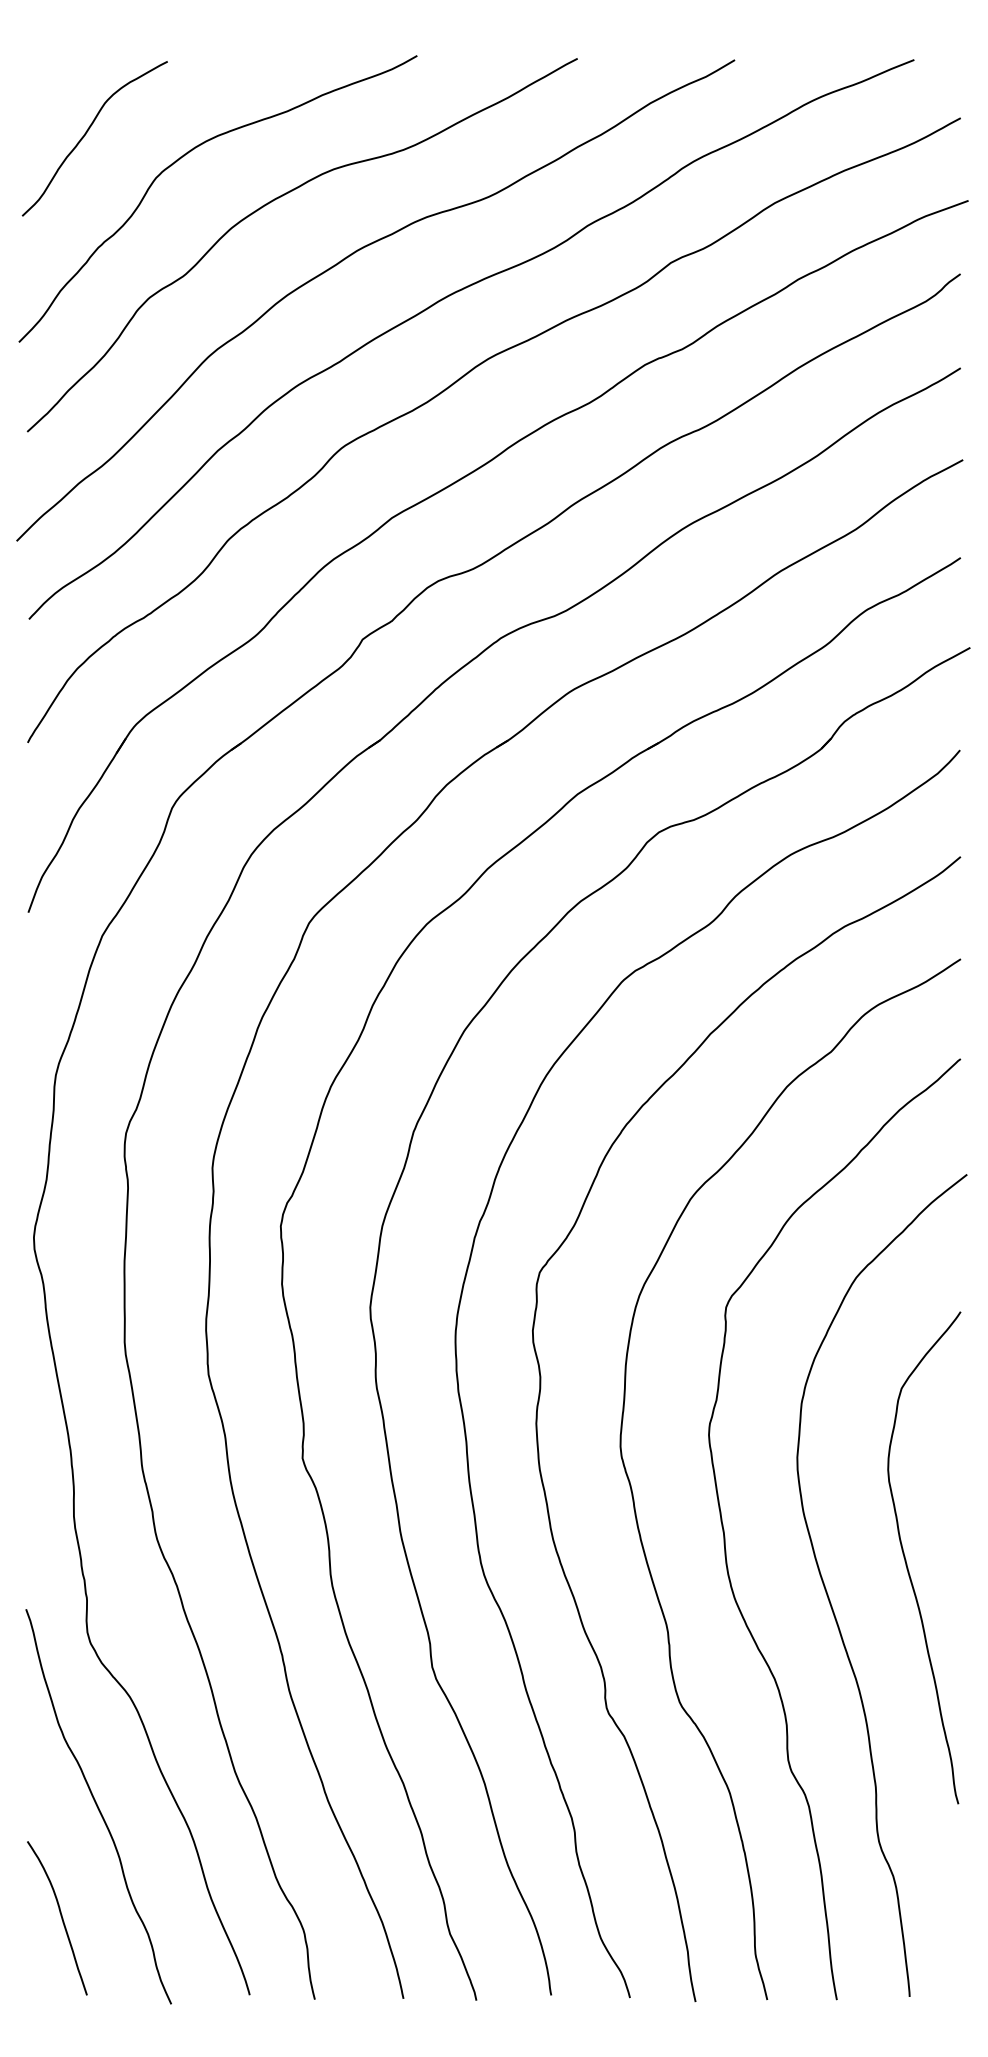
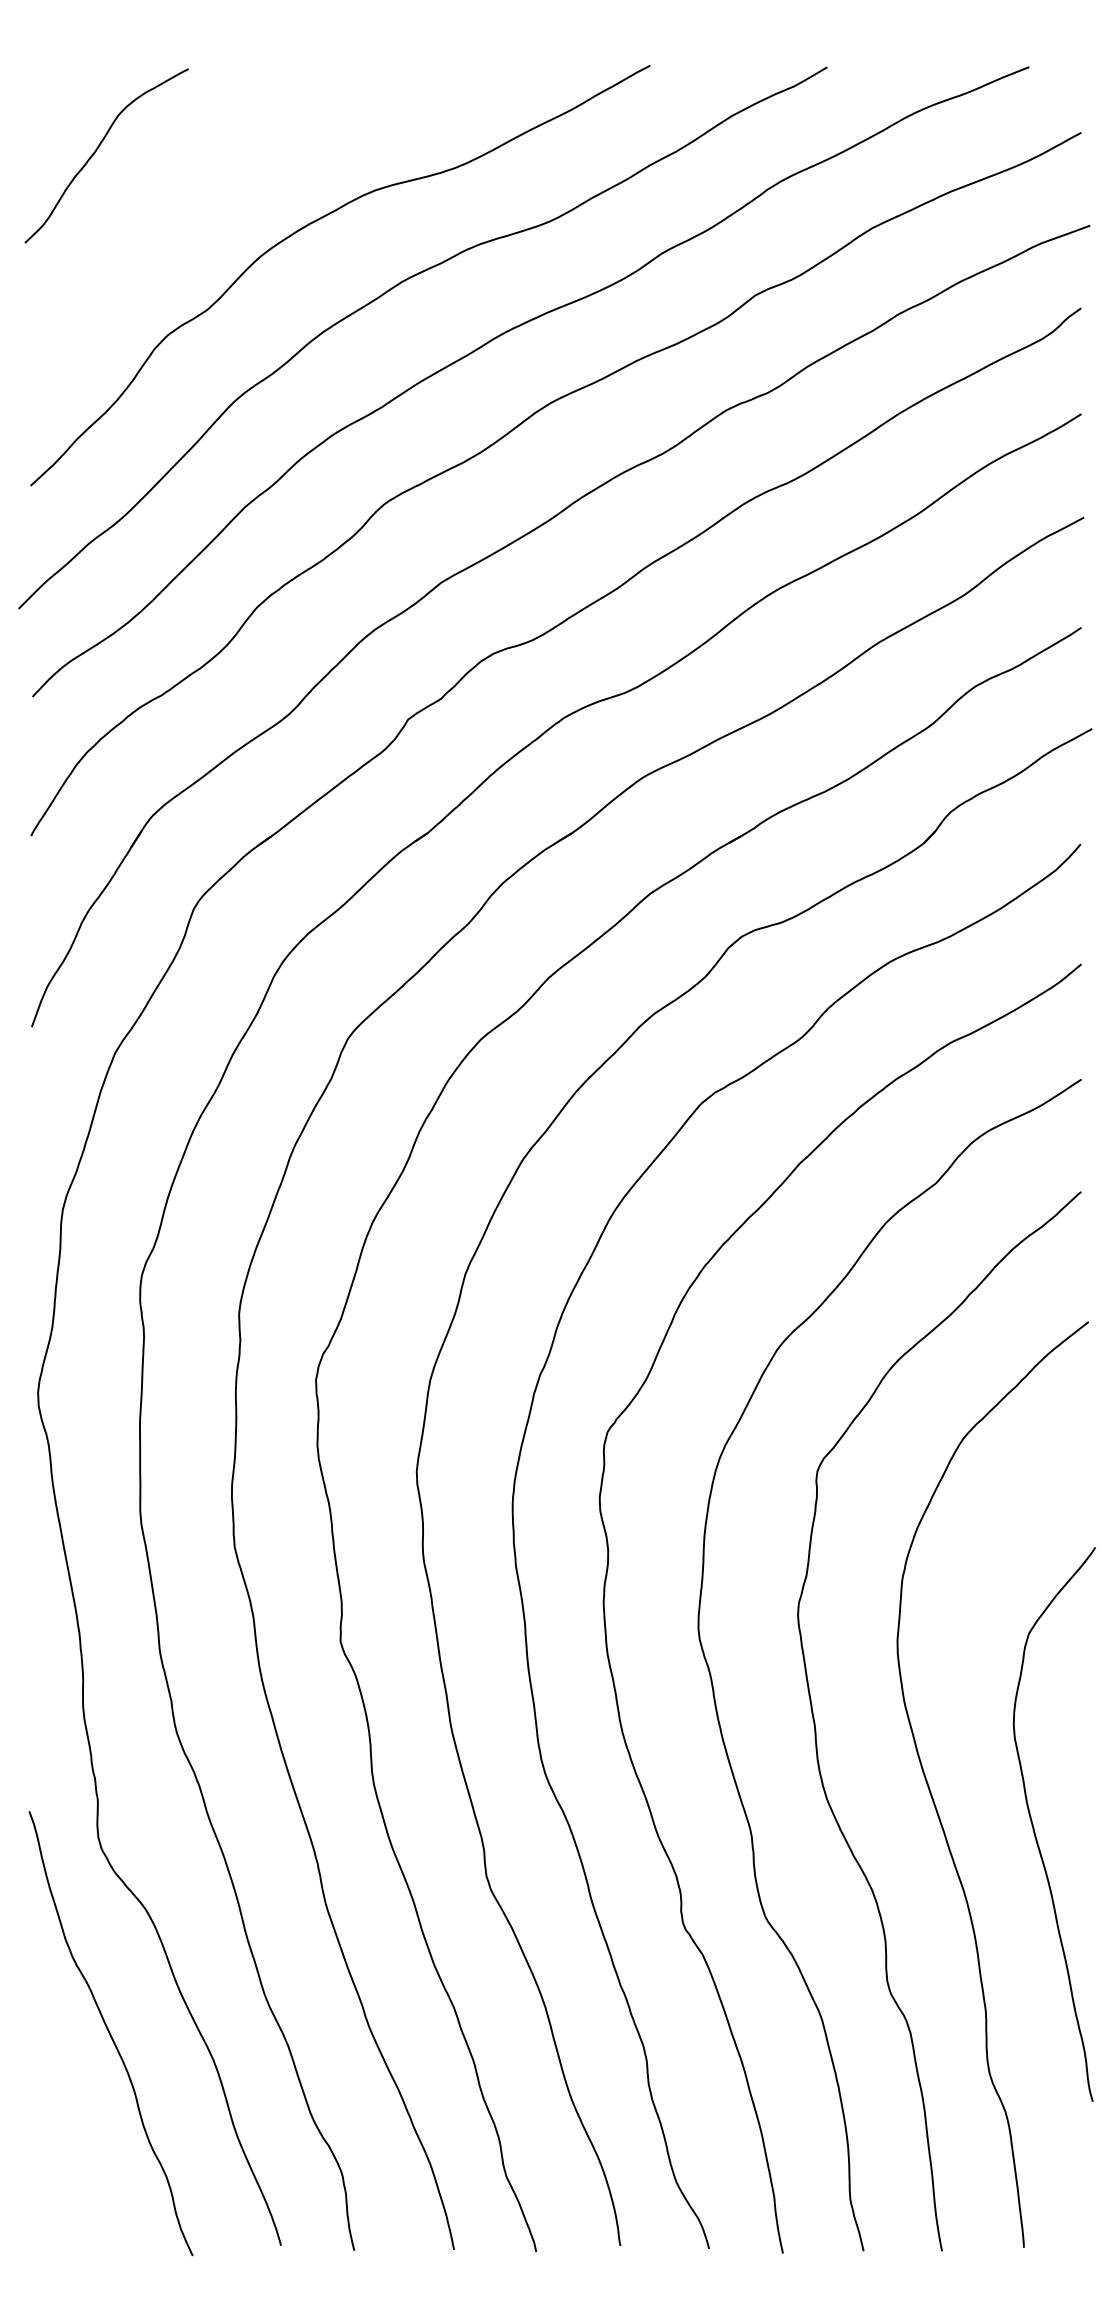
curve: (186, 155) -> (209, 174), removed
curve: (906, 1560) -> (1034, 1827), moved
curve: (60, 1917) -> (68, 2158), removed

